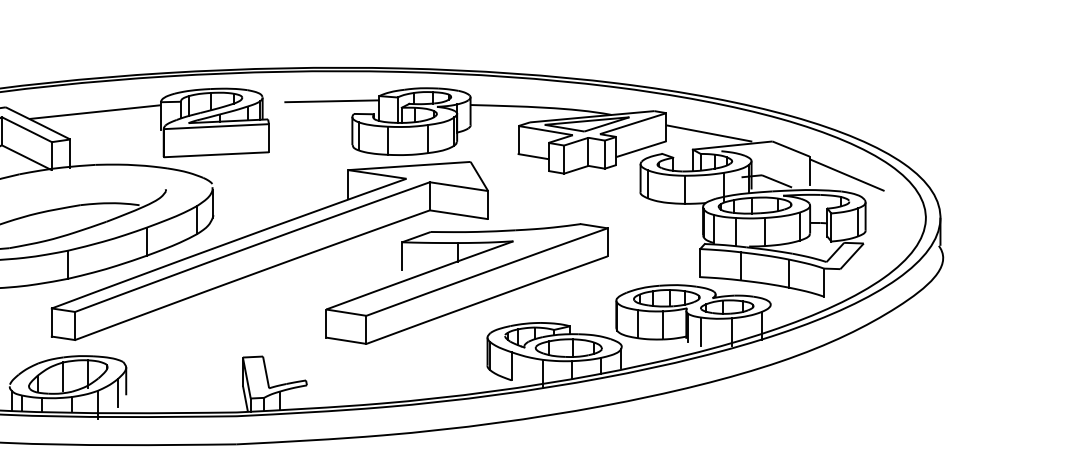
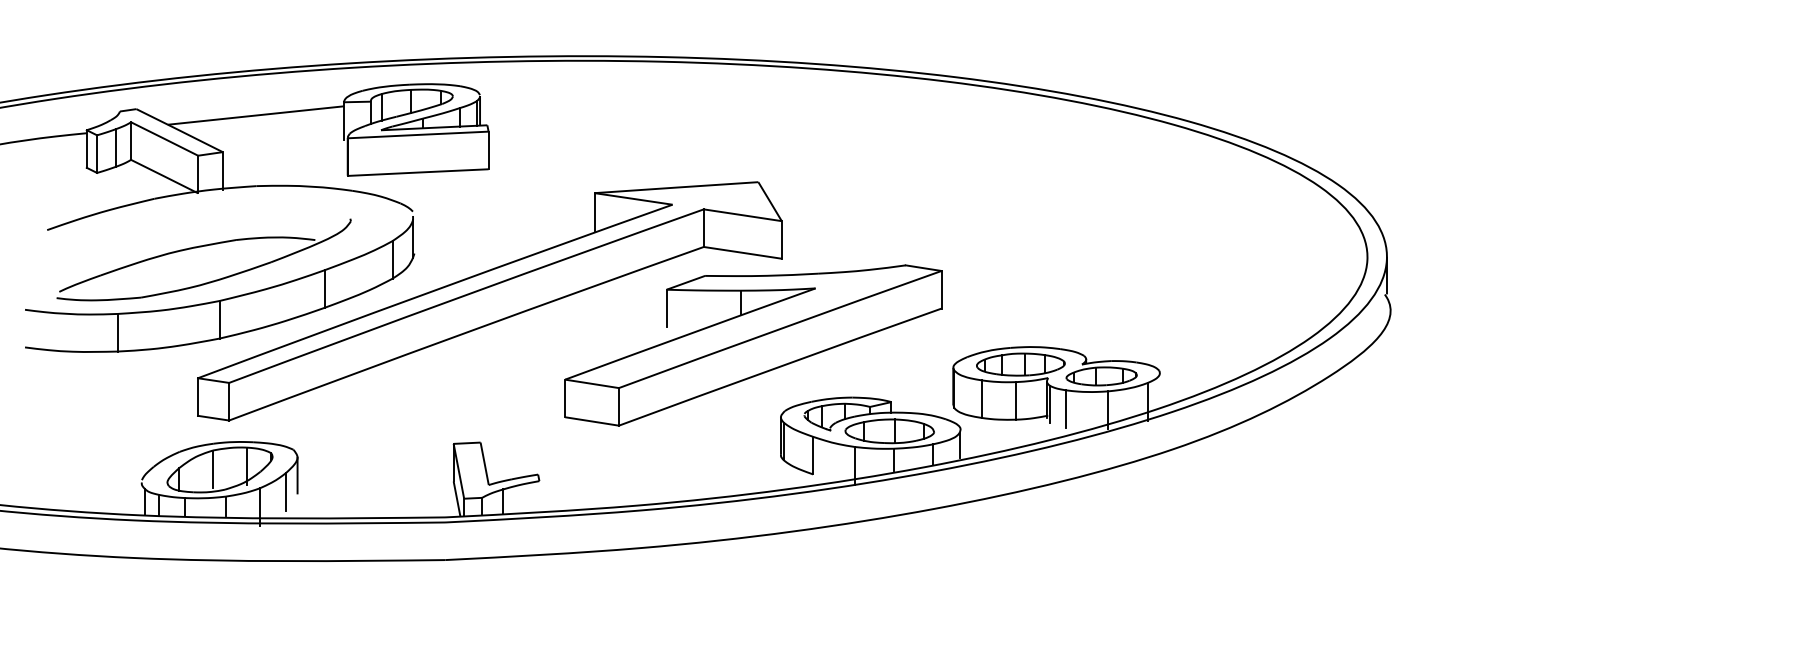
part: (577, 170) -> (901, 193), removed

